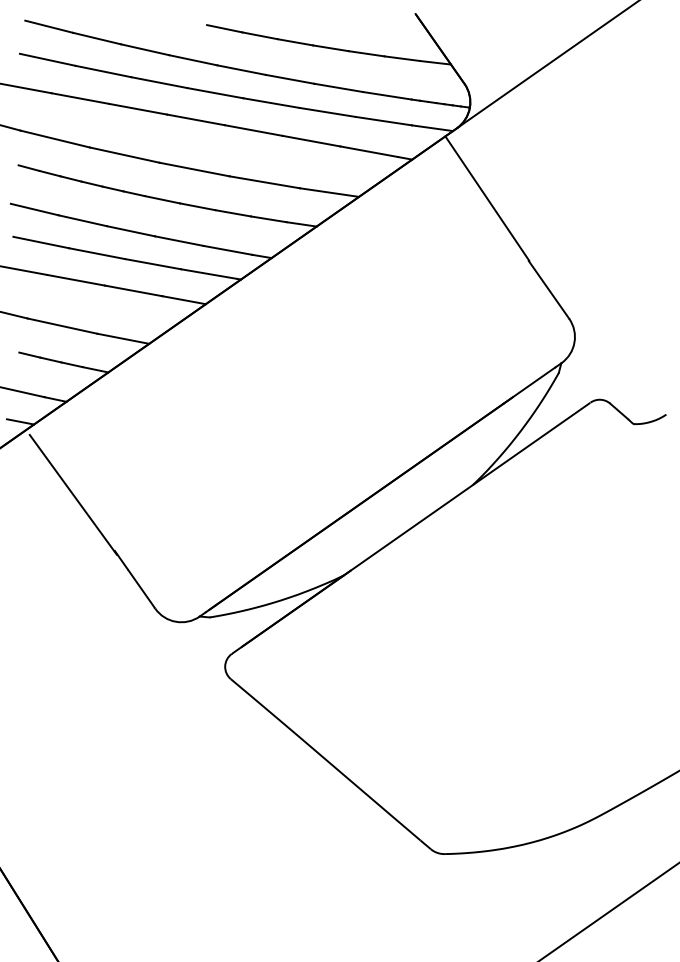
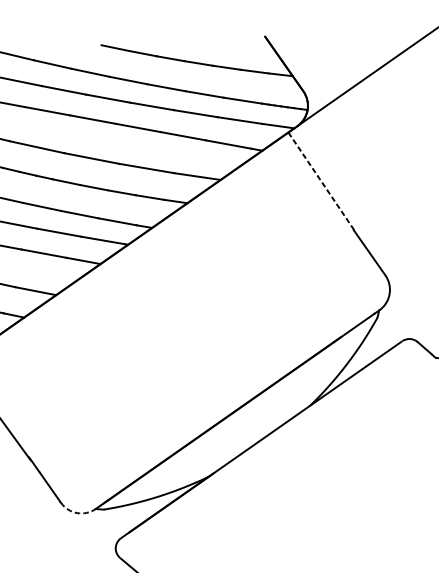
line: (487, 198) -> (321, 181), solid -> dashed
arc: (175, 621) -> (76, 512), solid -> dashed

